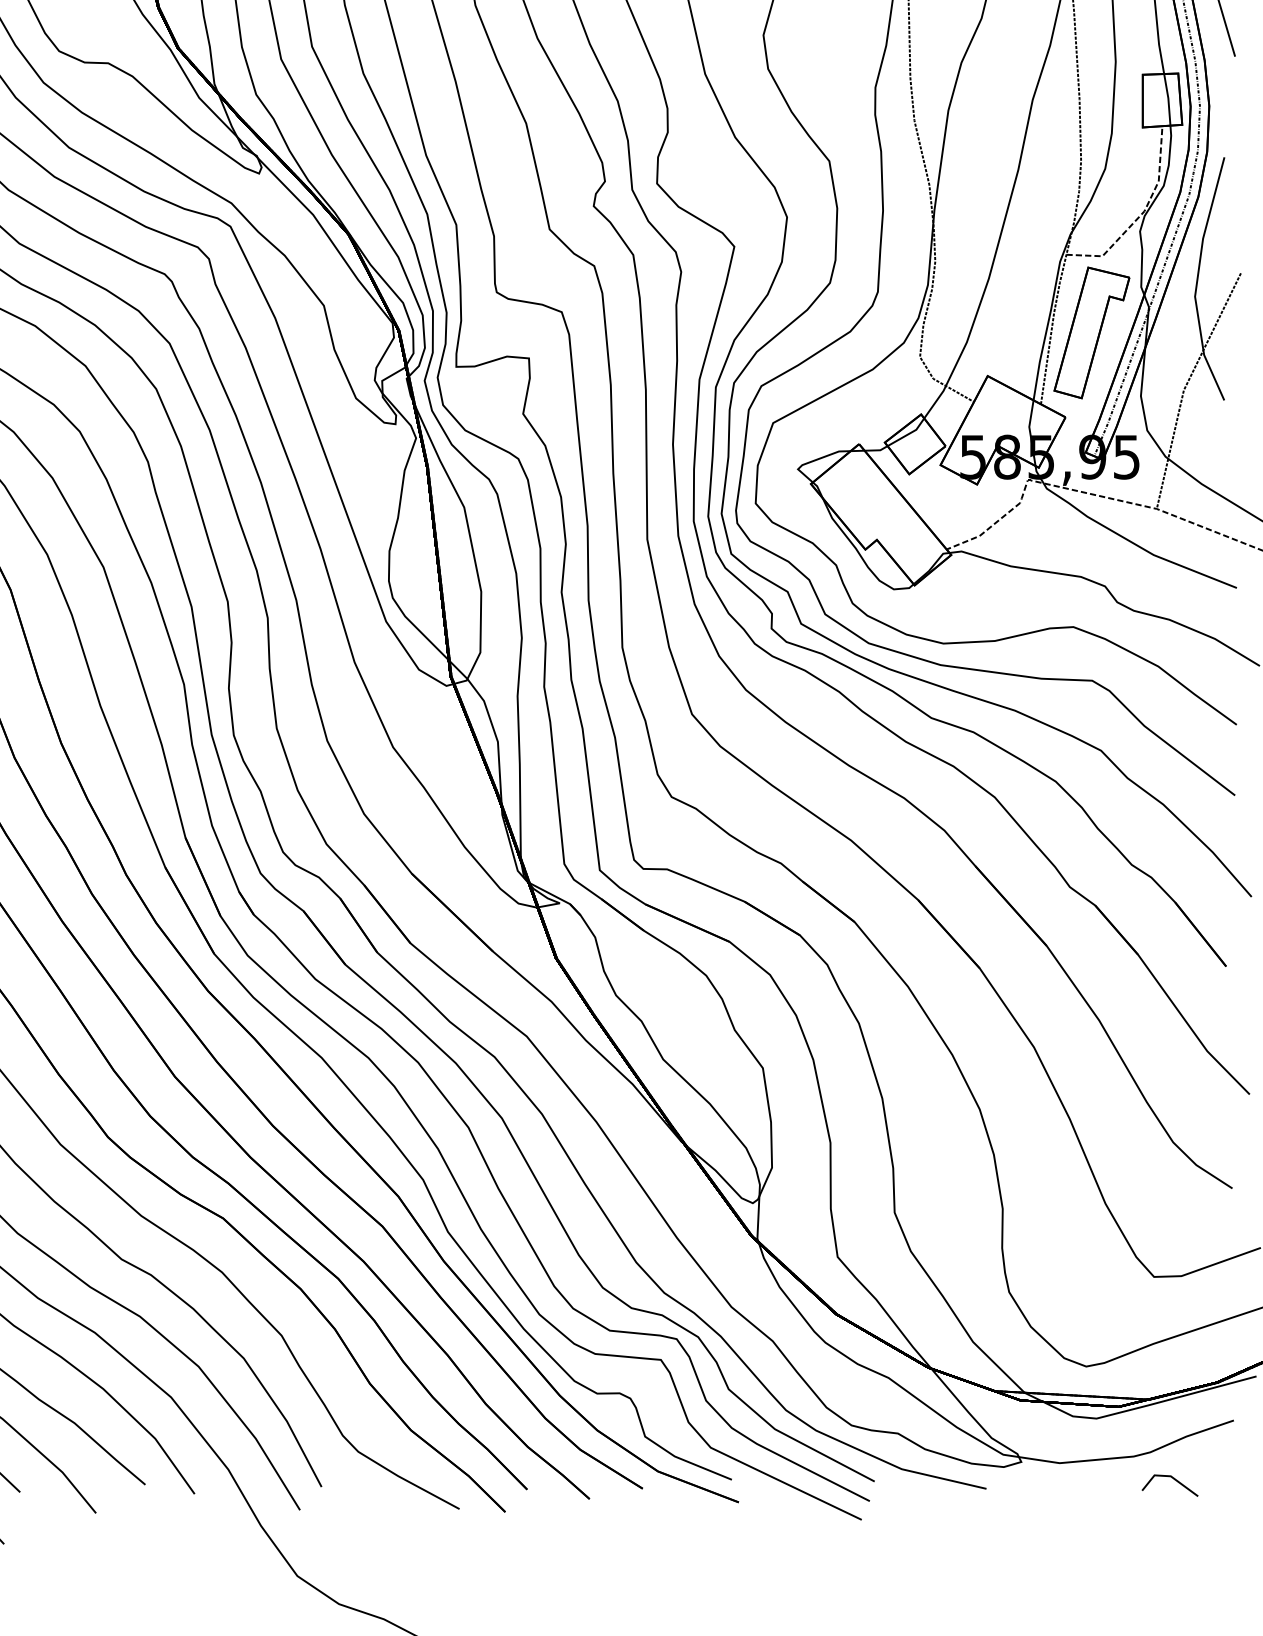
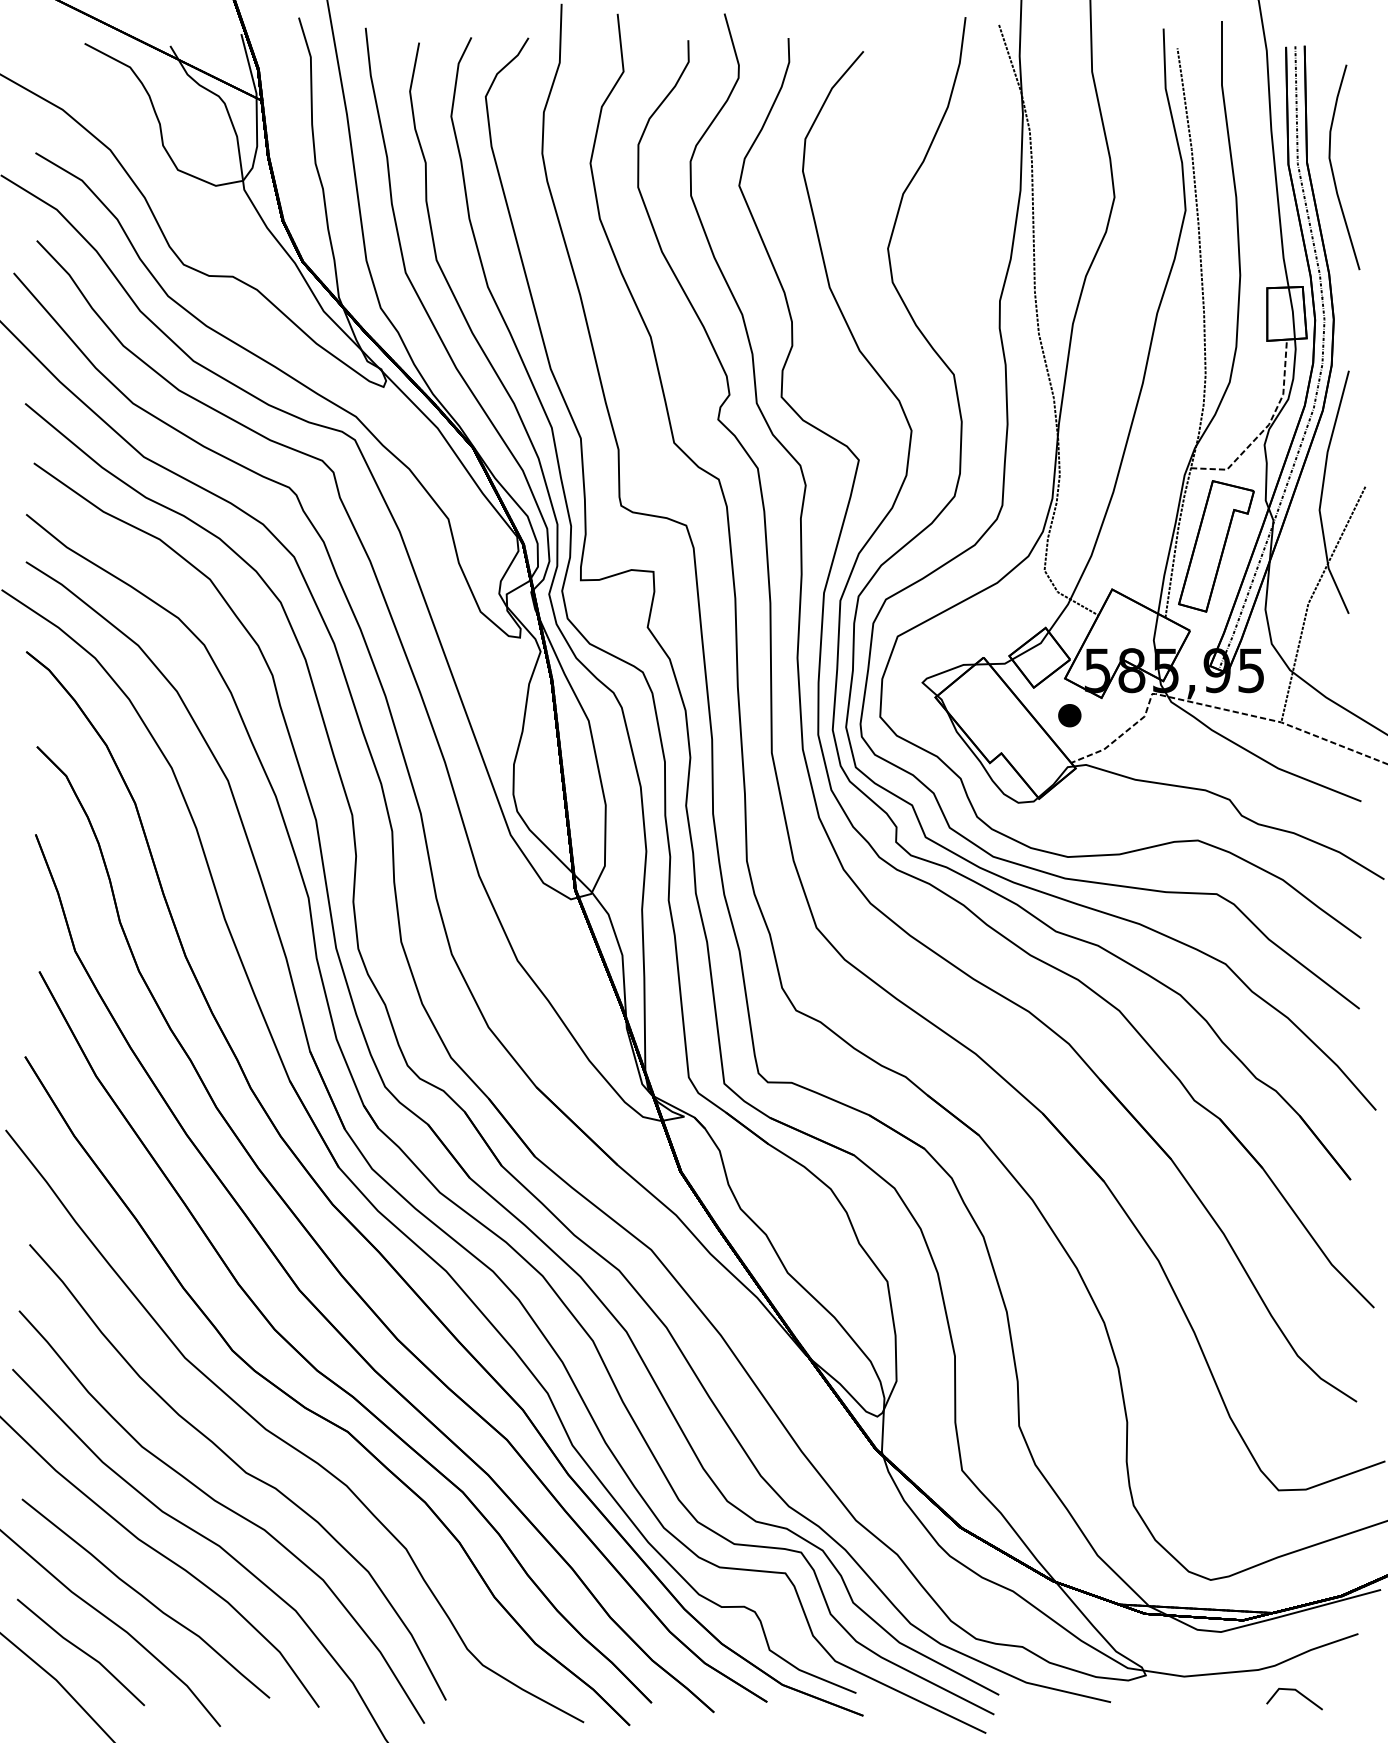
part: (944, 502) -> (1069, 715), added

